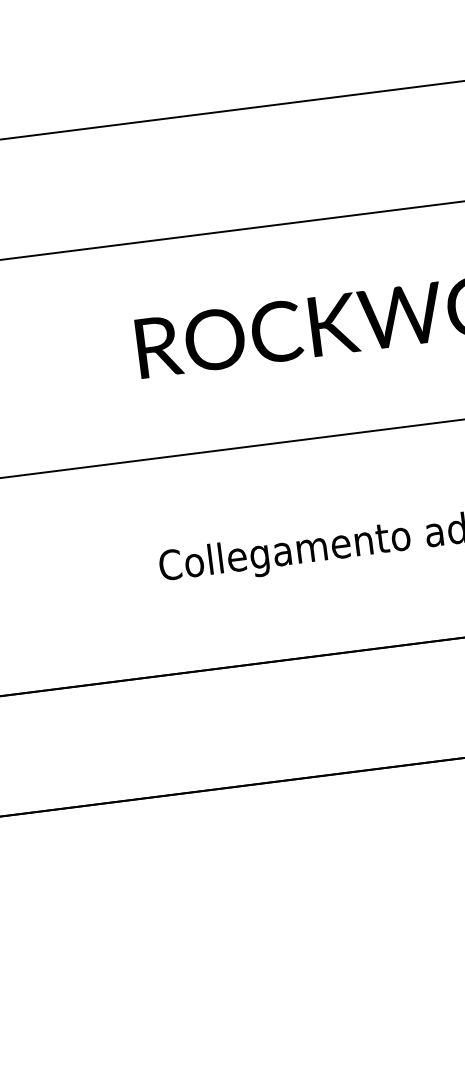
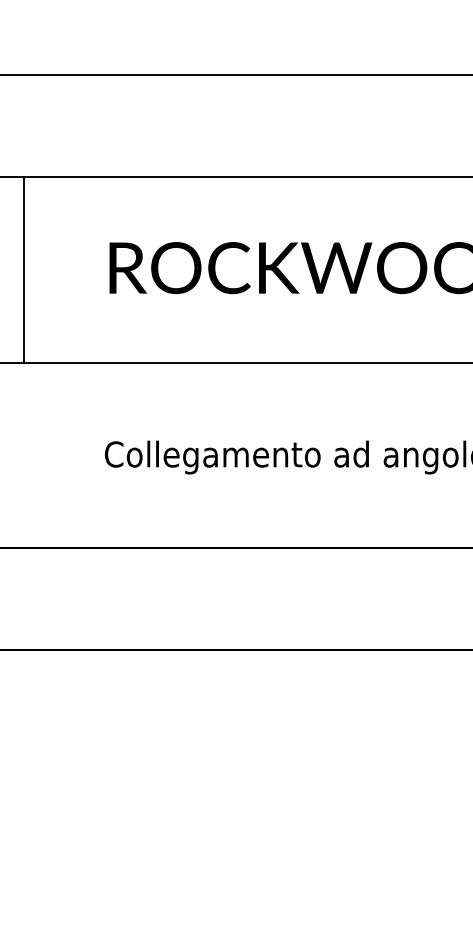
line: (38, 363) -> (23, 269), added

